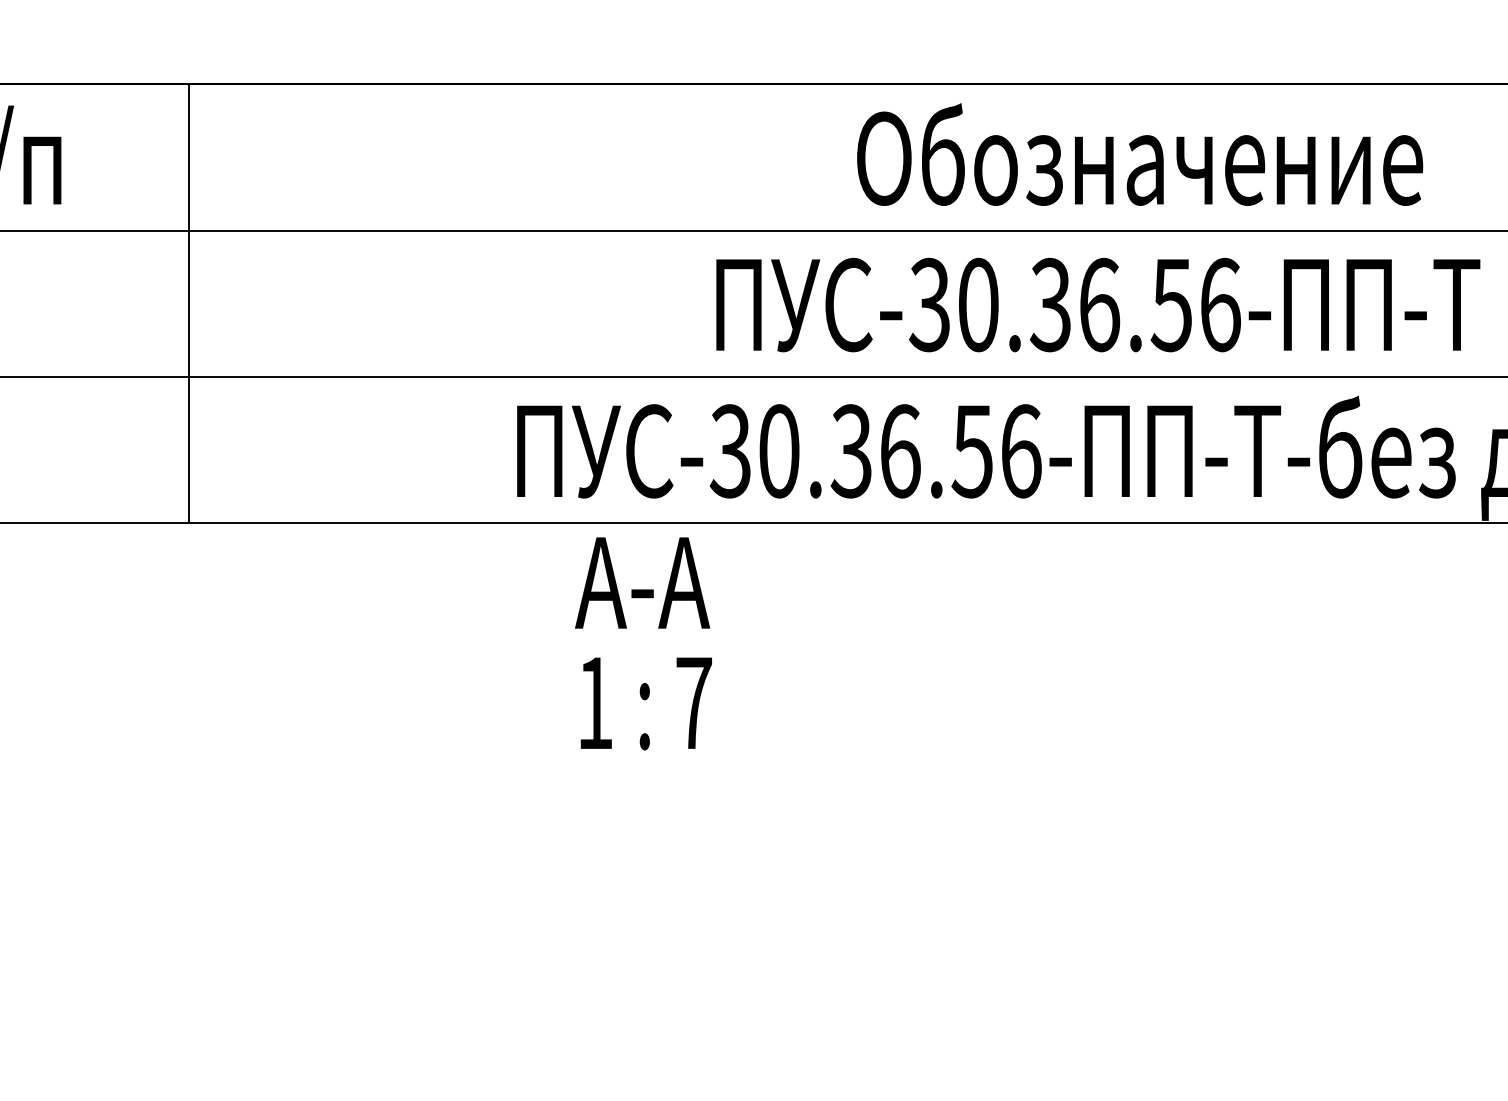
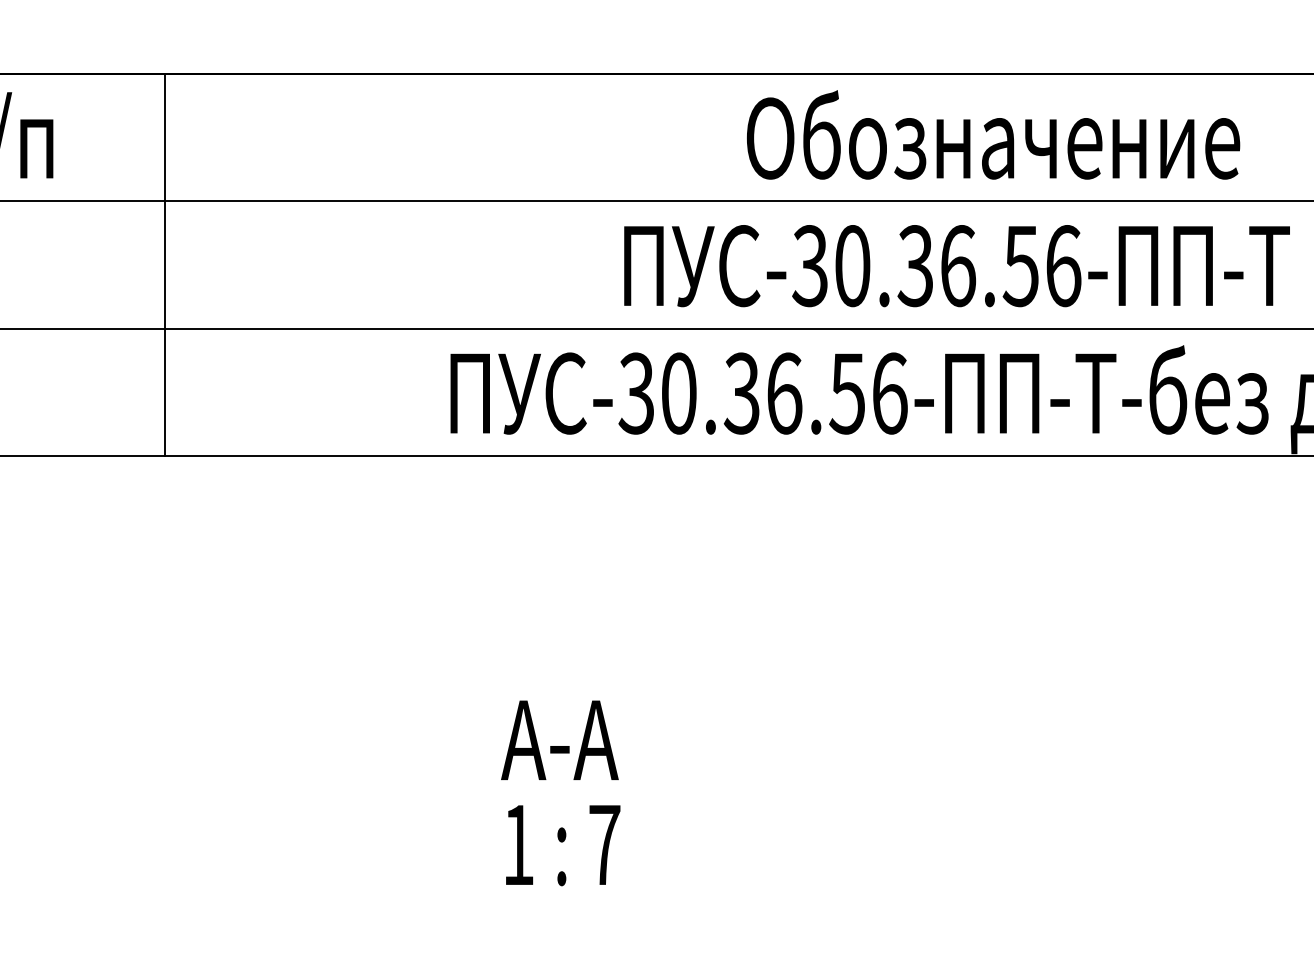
text: (643, 644) -> (560, 793), moved

